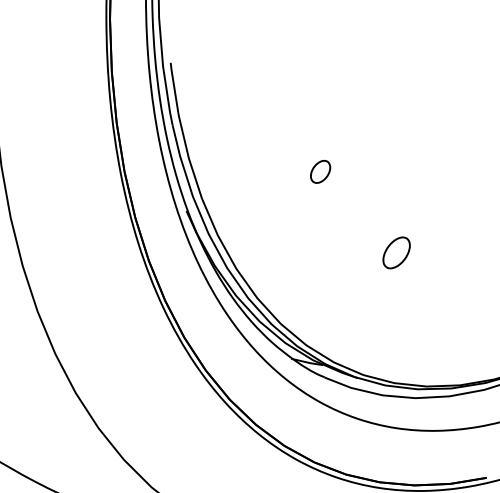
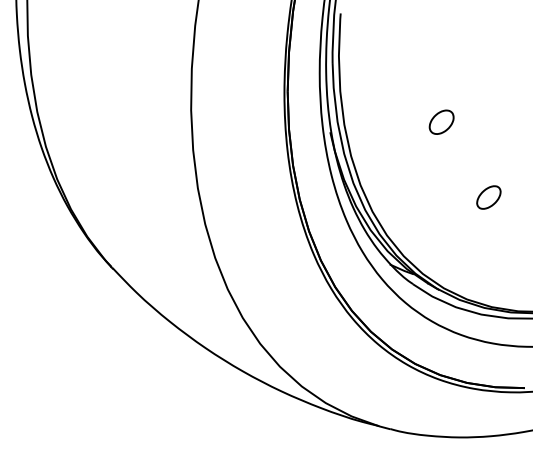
part: (320, 171) -> (441, 121), size x1.43

